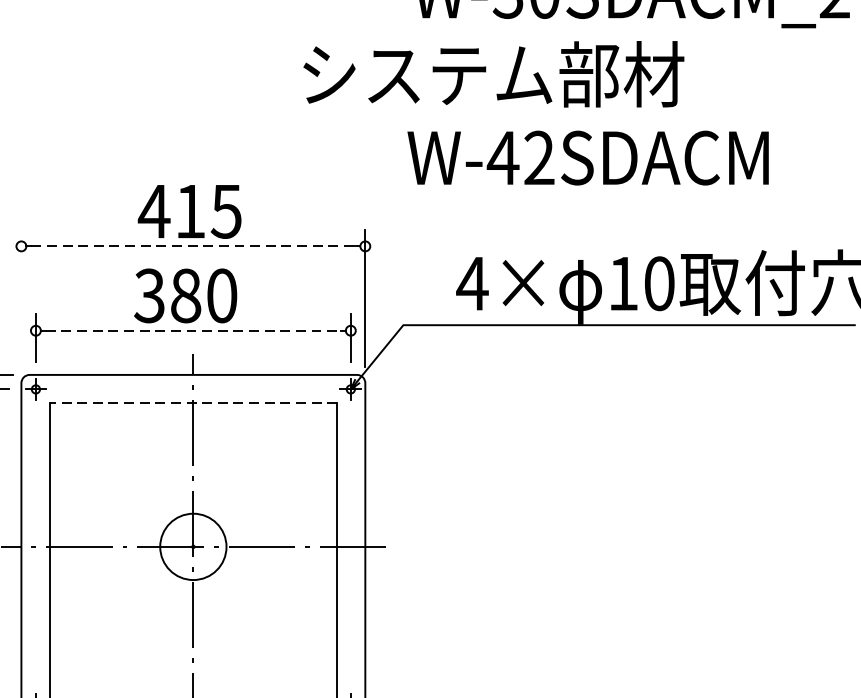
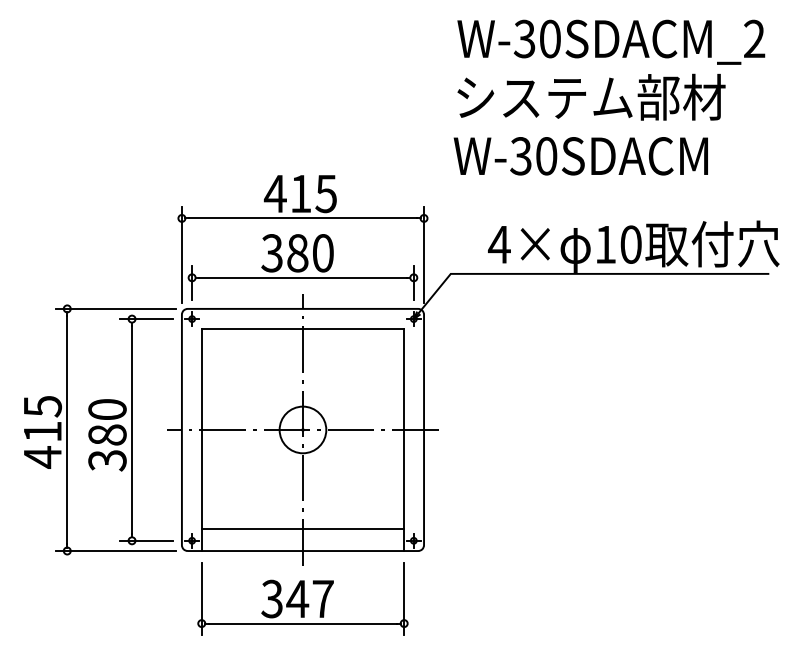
text: (493, 73) -> (591, 96), moved
text: (520, 158) -> (533, 156), W-42SDACM -> W-30SDACM
line: (194, 246) -> (303, 218), dashed -> solid
line: (20, 297) -> (181, 254), added
line: (192, 330) -> (302, 277), dashed -> solid
line: (192, 402) -> (302, 328), dashed -> solid
line: (192, 686) -> (302, 528), added

